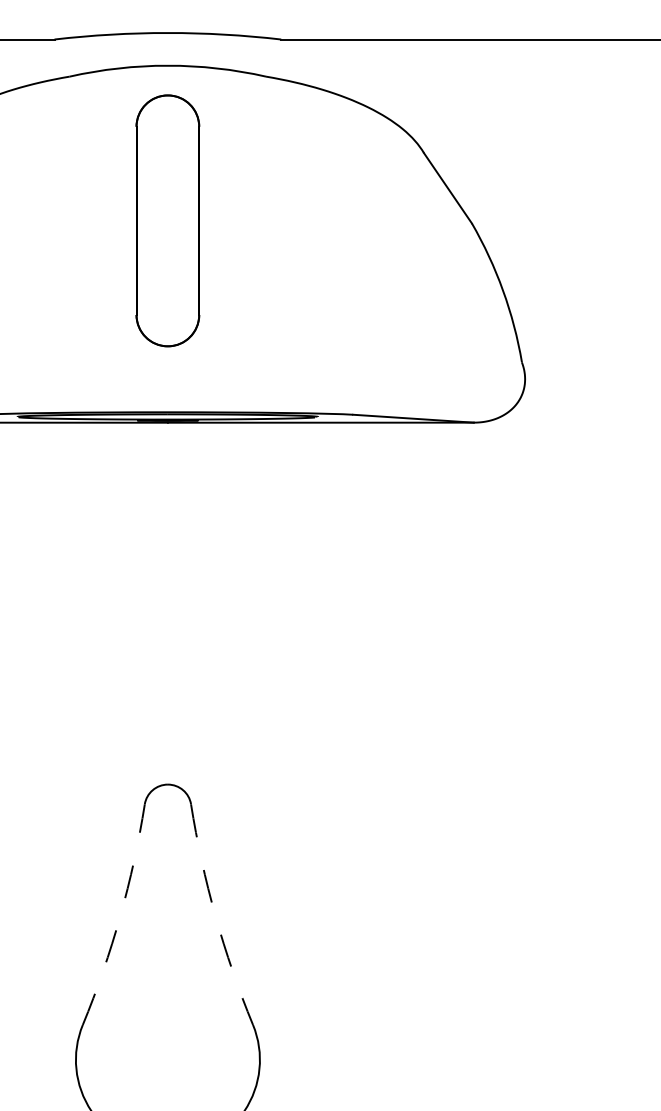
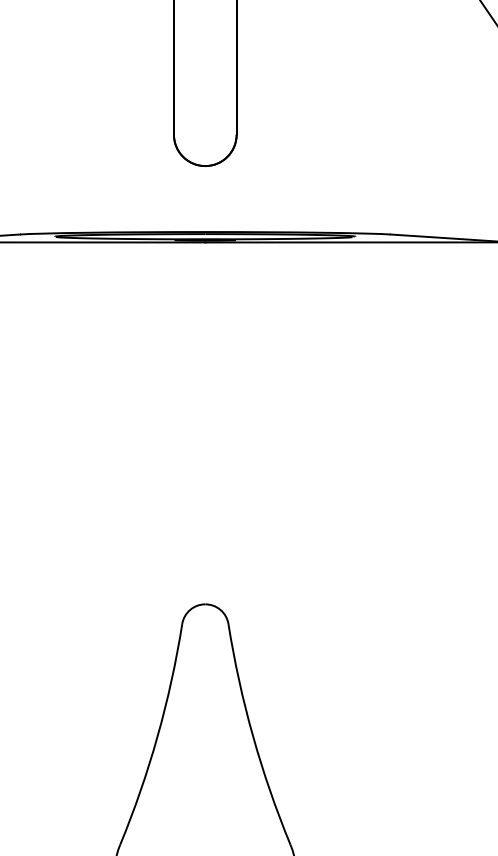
arc: (120, 916) -> (157, 736), dashed -> solid
arc: (215, 916) -> (252, 736), dashed -> solid

